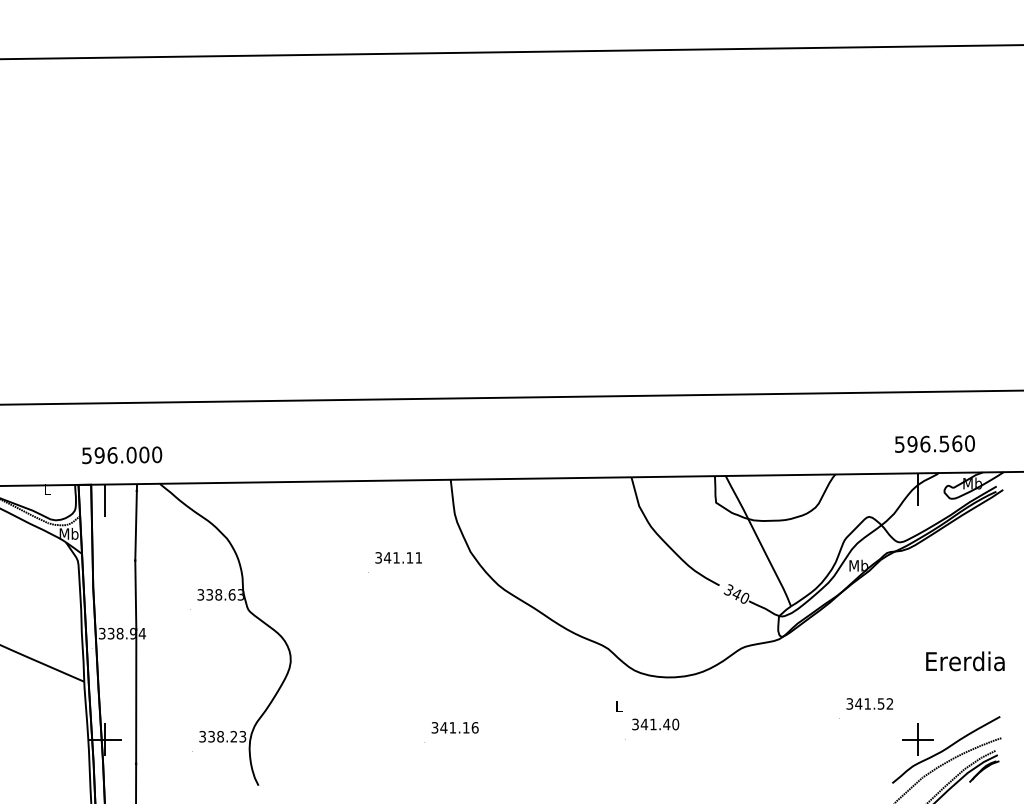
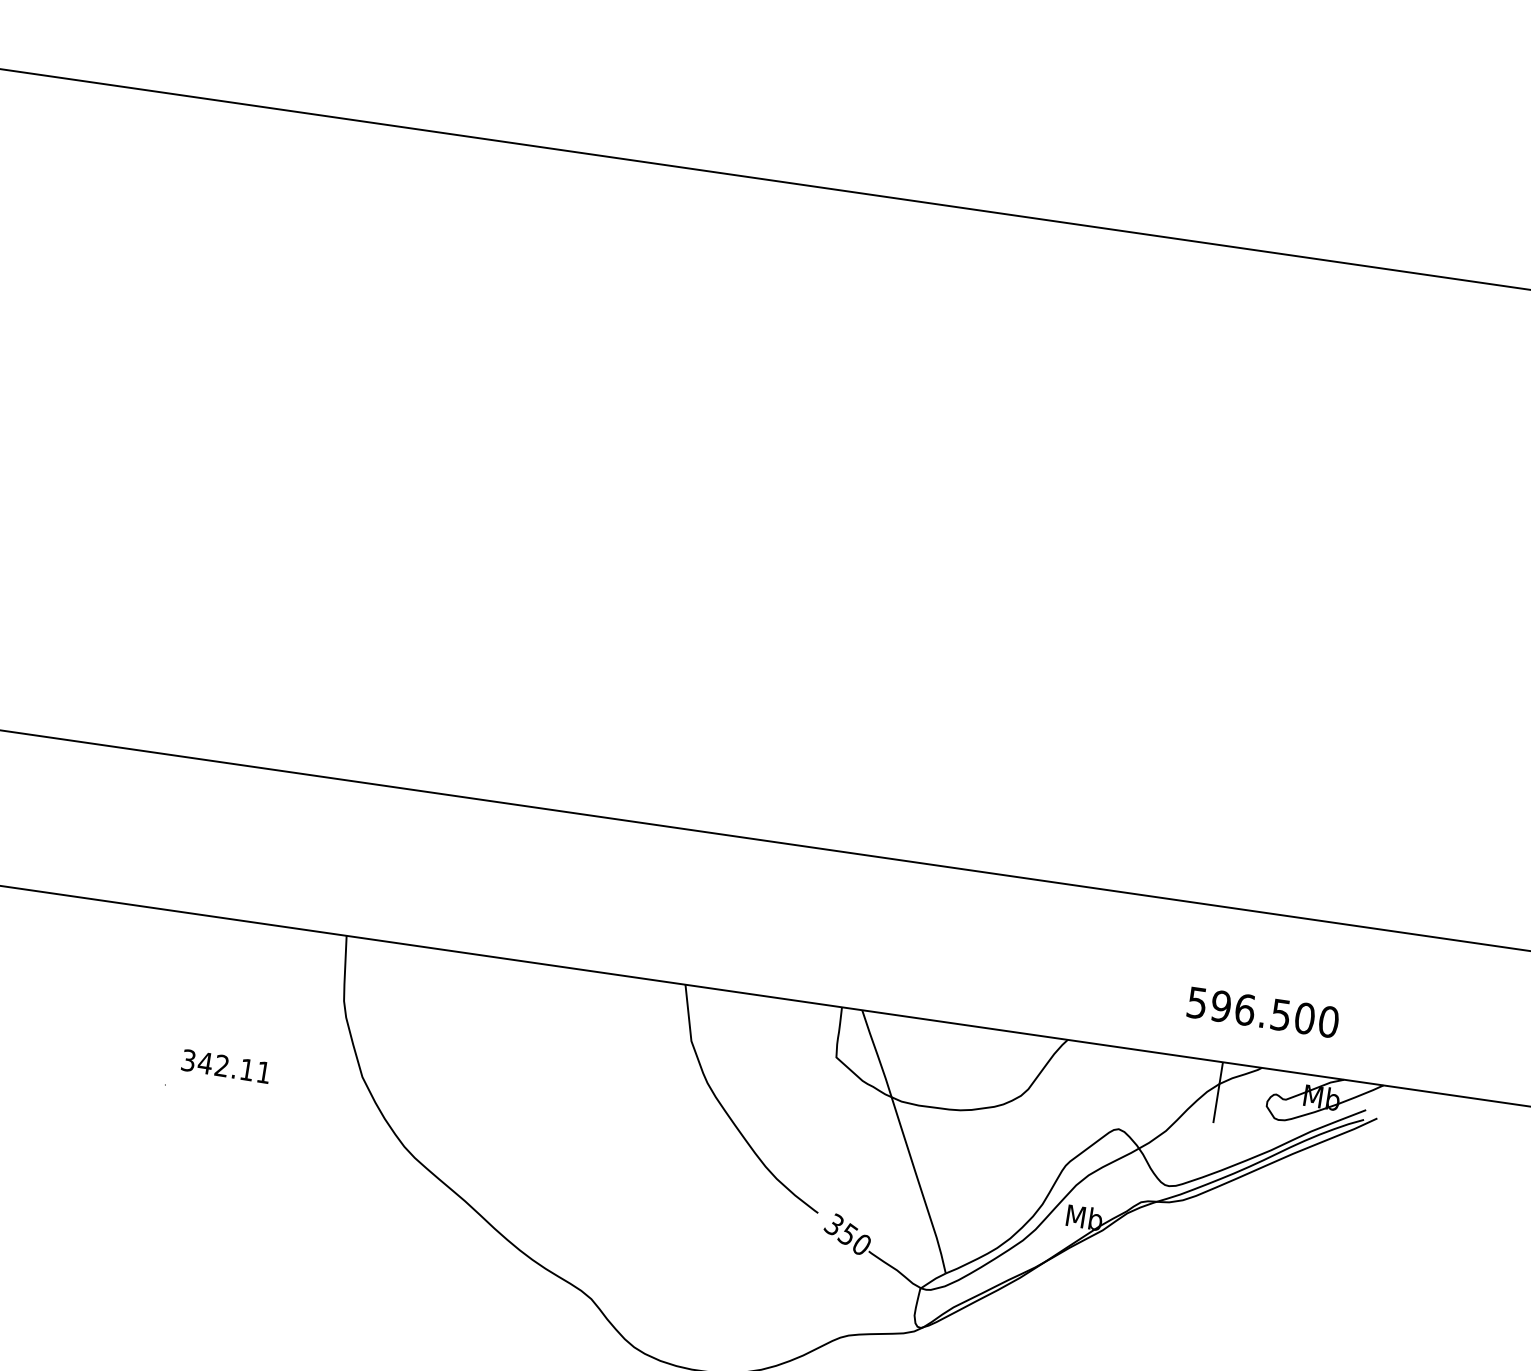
text: (957, 443) -> (1305, 1018), 596.560 -> 596.500
text: (396, 557) -> (222, 1065), 341.11 -> 342.11
text: (736, 594) -> (847, 1235), 340 -> 350

